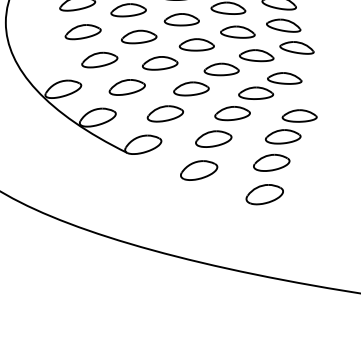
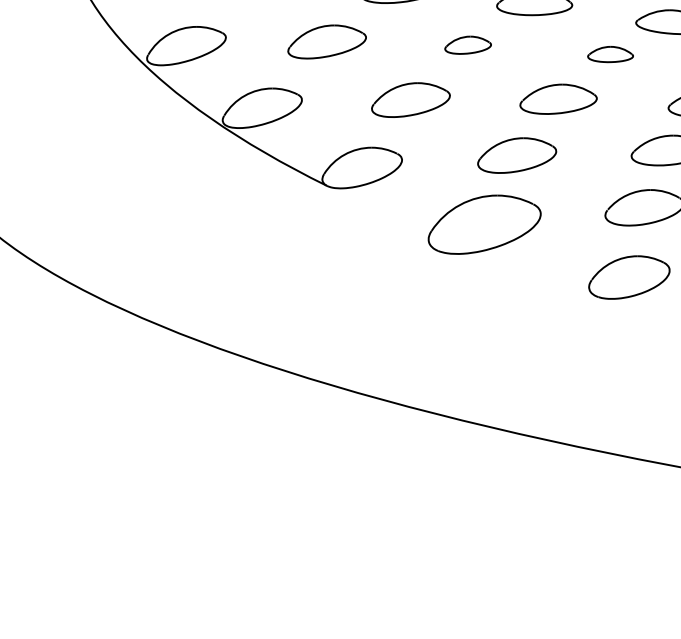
part: (191, 88) -> (468, 44), size x0.6
part: (256, 92) -> (611, 53), size x0.6
part: (199, 170) -> (485, 224), size x1.4

